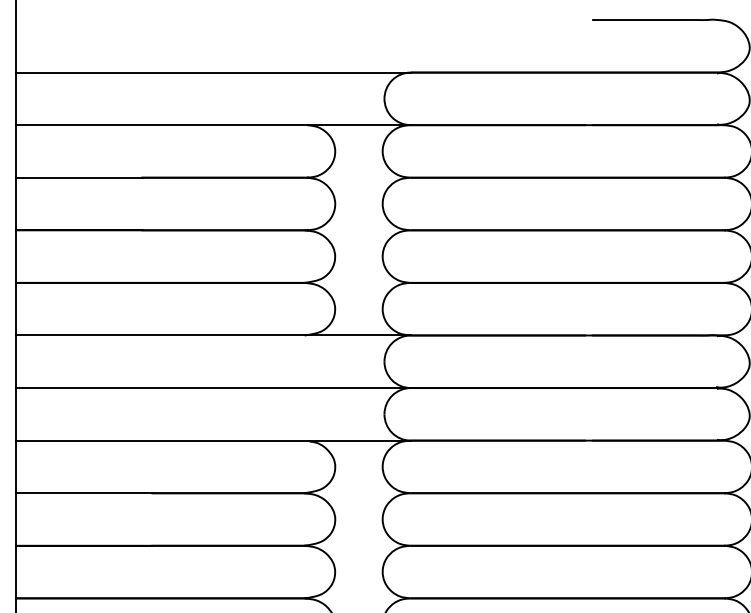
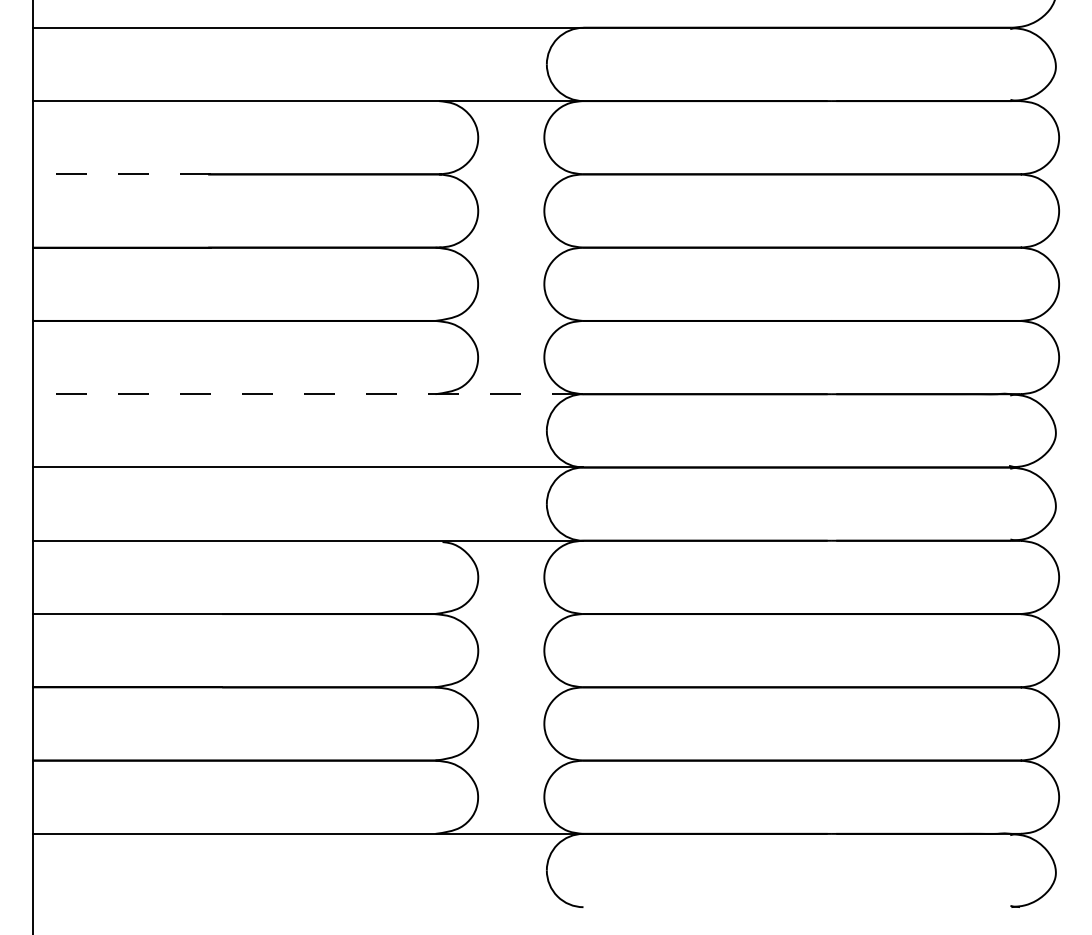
line: (79, 177) -> (121, 174), solid -> dashed
line: (212, 335) -> (307, 394), solid -> dashed

